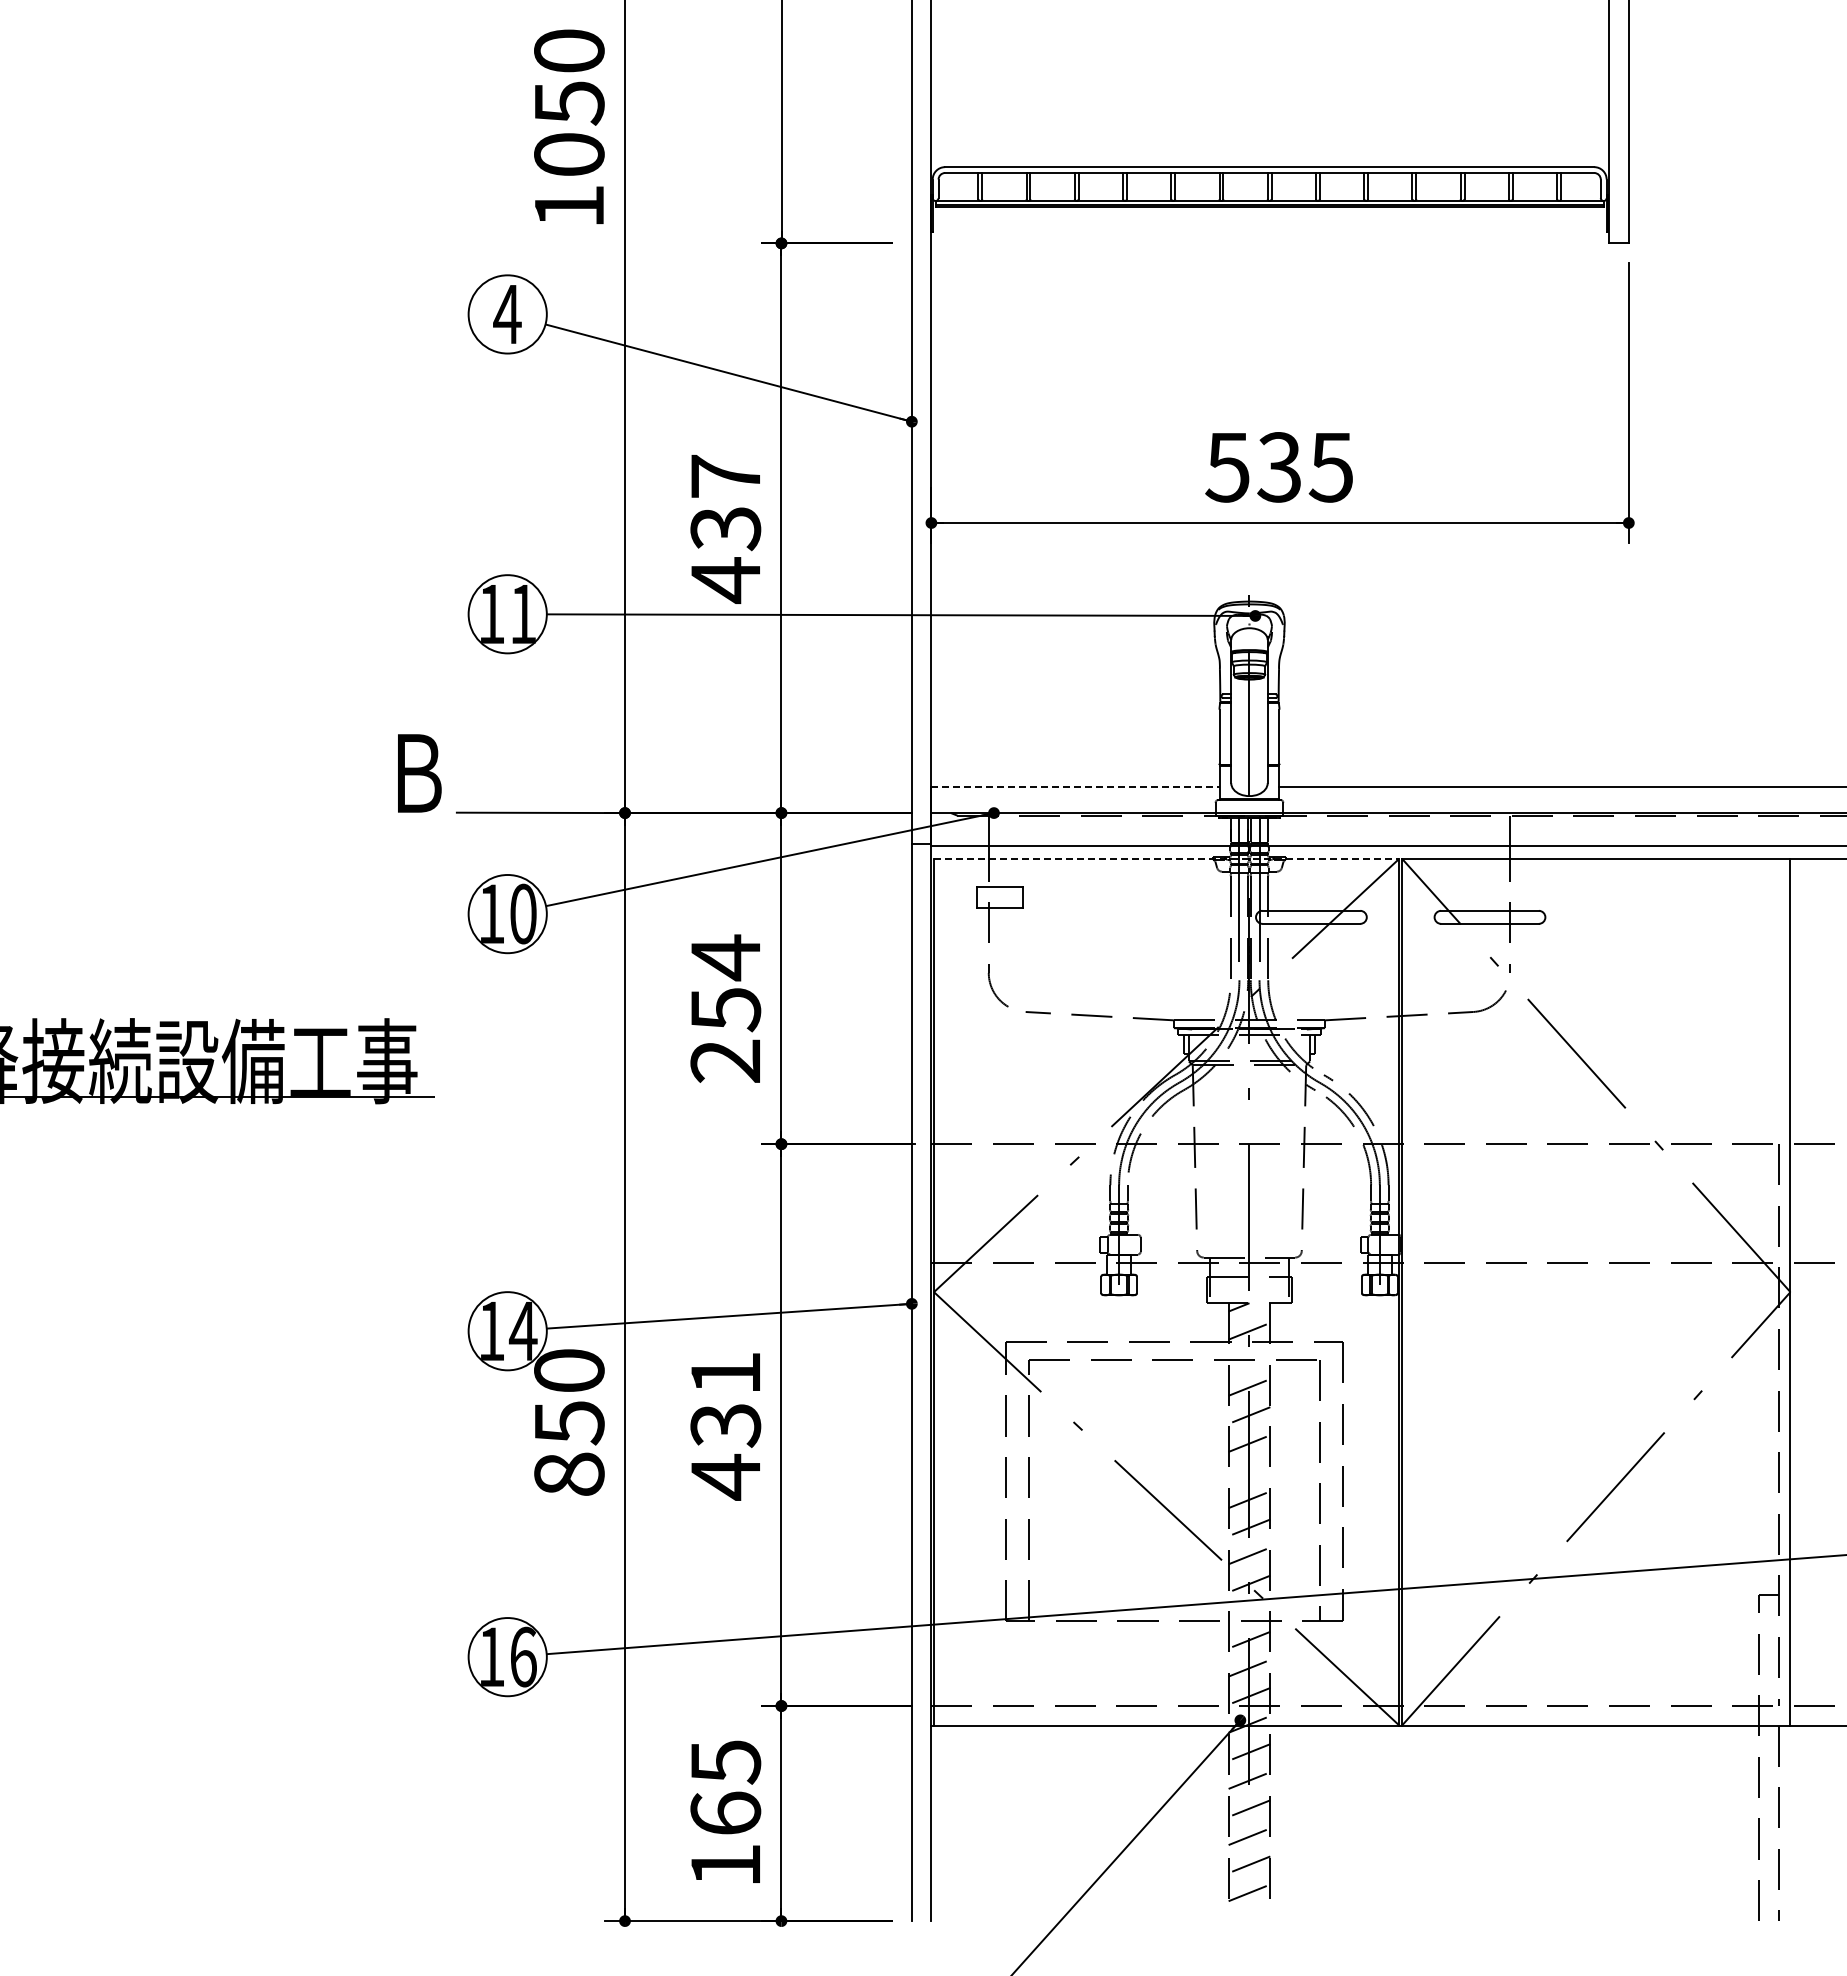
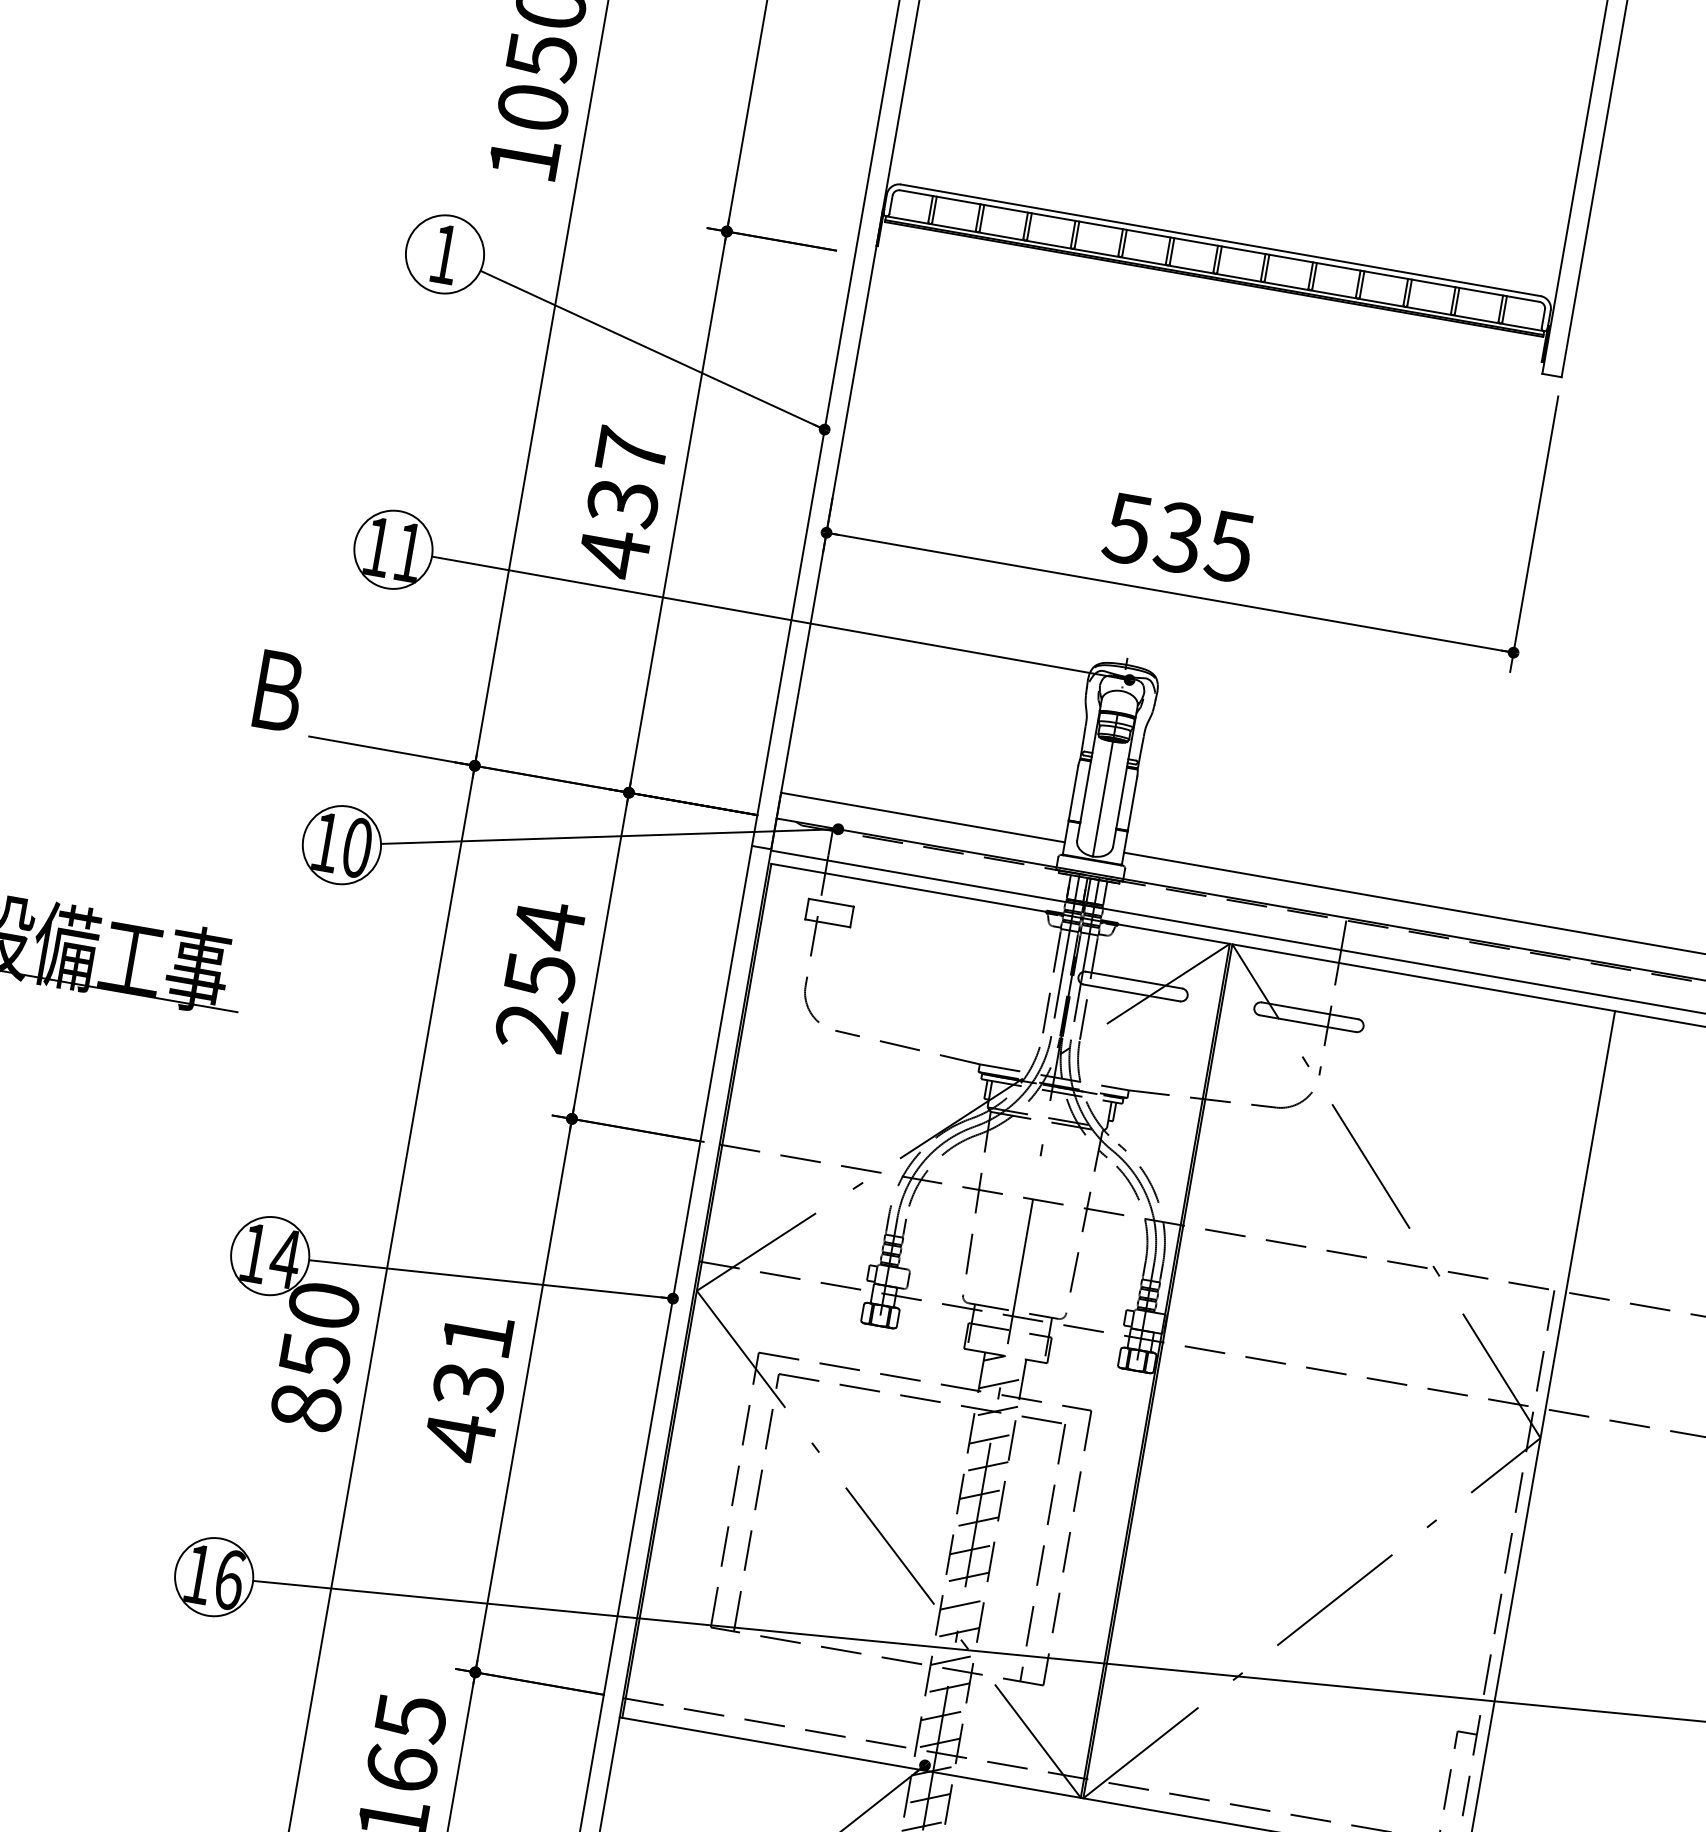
text: (507, 314) -> (444, 254), 4 -> 1
line: (1075, 787) -> (922, 818), dashed -> solid
line: (1166, 858) -> (1000, 903), dashed -> solid
line: (1249, 1359) -> (996, 1411), added
line: (1249, 1471) -> (976, 1521), added
line: (1249, 1611) -> (952, 1659), added

